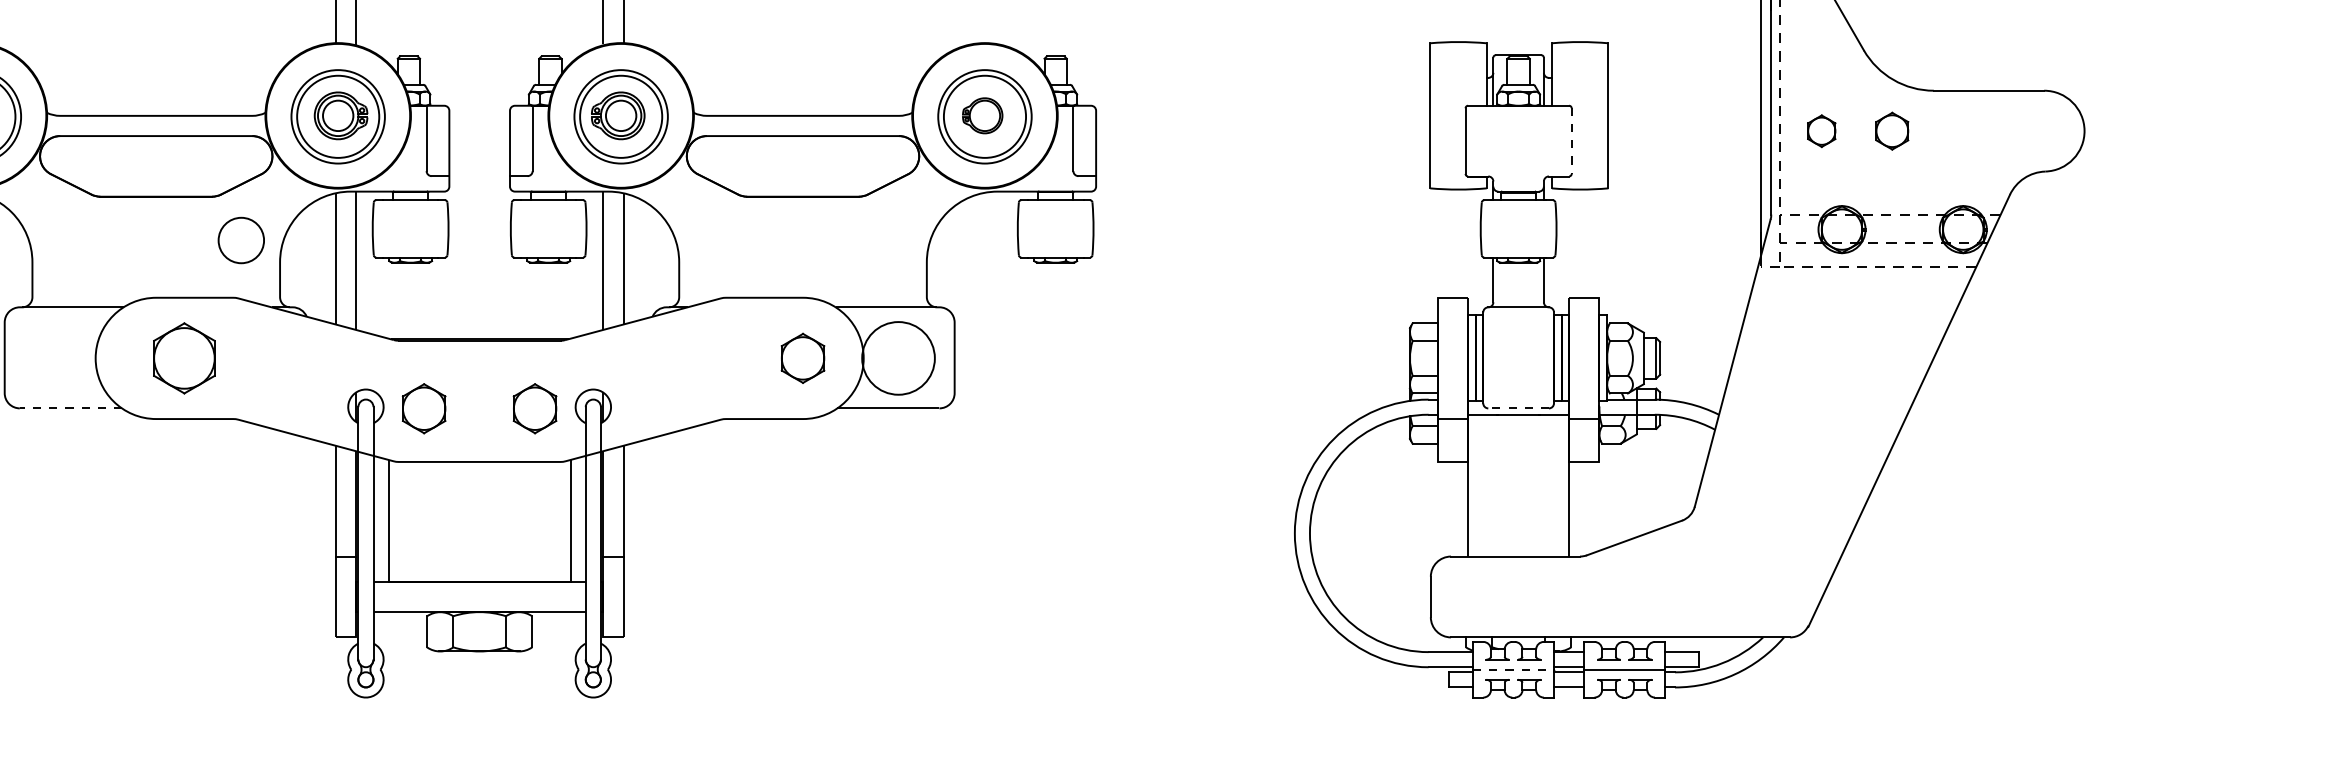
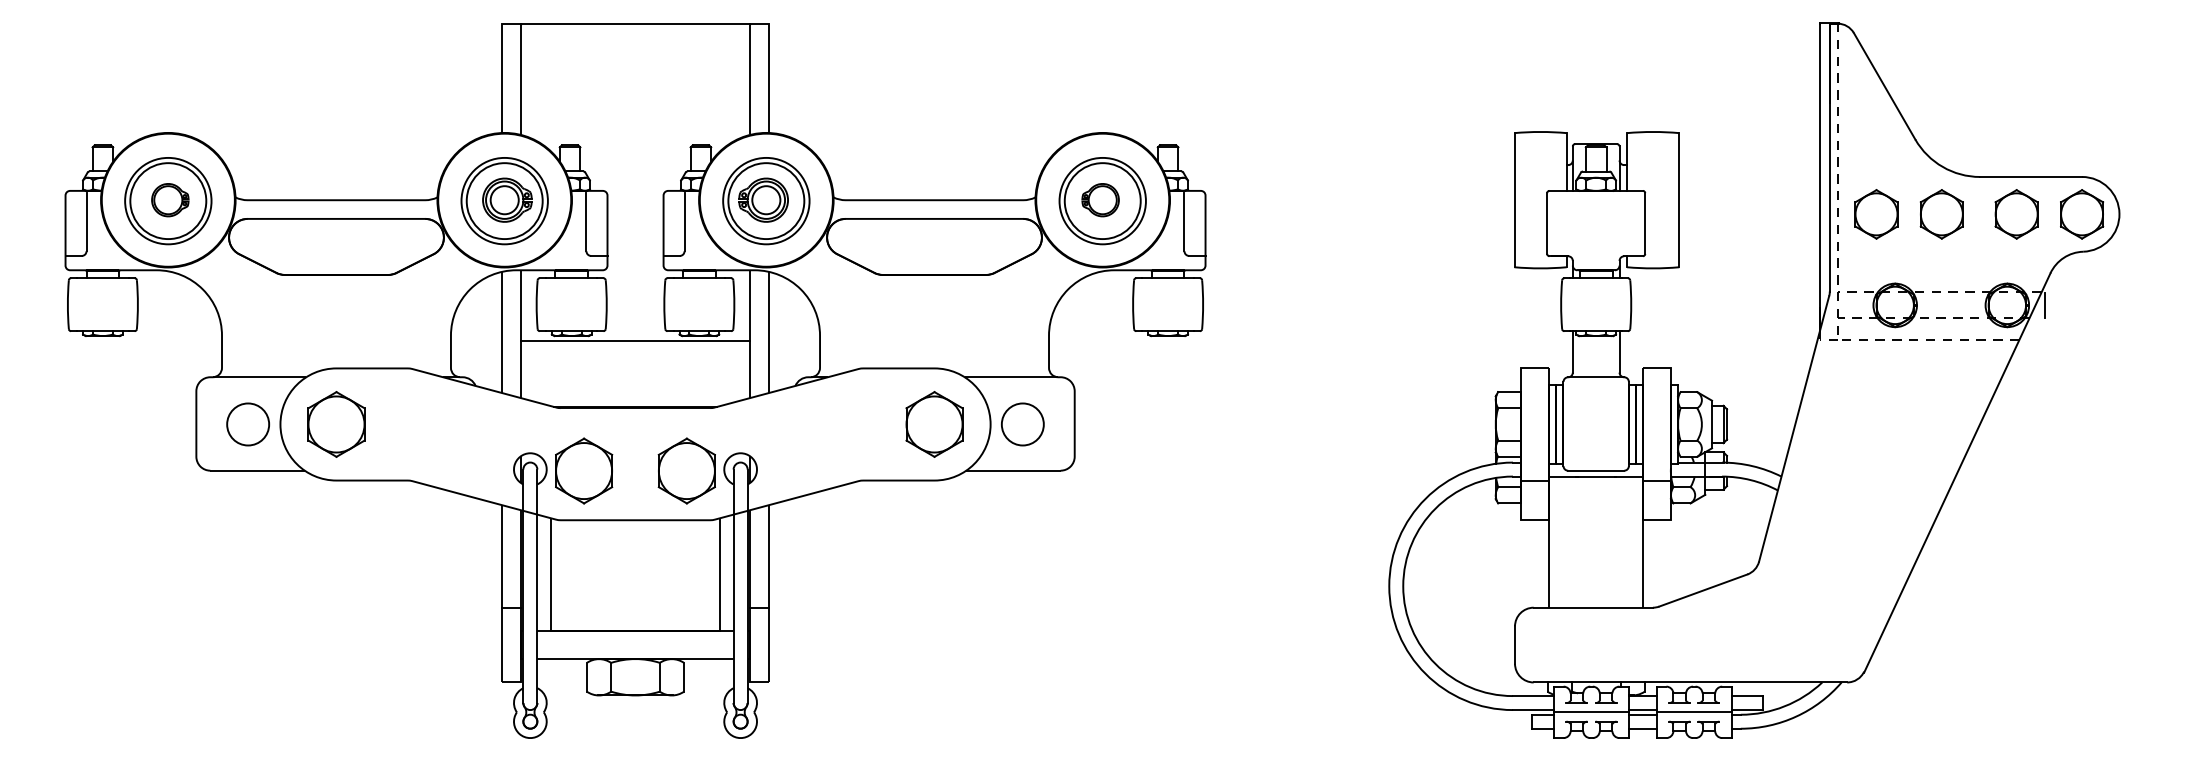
part: (1821, 131) -> (1876, 214), size x1.67
part: (1892, 131) -> (1941, 214), size x1.43
part: (1973, 131) -> (2016, 214), added
part: (2044, 131) -> (2082, 214), added
line: (1571, 141) -> (1645, 223), dashed -> solid
line: (2003, 229) -> (2044, 305), added
circle: (241, 240) -> (248, 424), moved
line: (479, 267) -> (635, 340), added
part: (184, 358) -> (336, 424), moved
part: (803, 358) -> (934, 424), size x1.43
circle: (898, 358) -> (1022, 424), size x0.62
line: (70, 408) -> (257, 470), dashed -> solid
part: (424, 408) -> (584, 470), size x1.43
part: (534, 408) -> (686, 470), size x1.43
line: (1517, 408) -> (1595, 470), dashed -> solid
line: (1513, 669) -> (1591, 712), dashed -> solid

